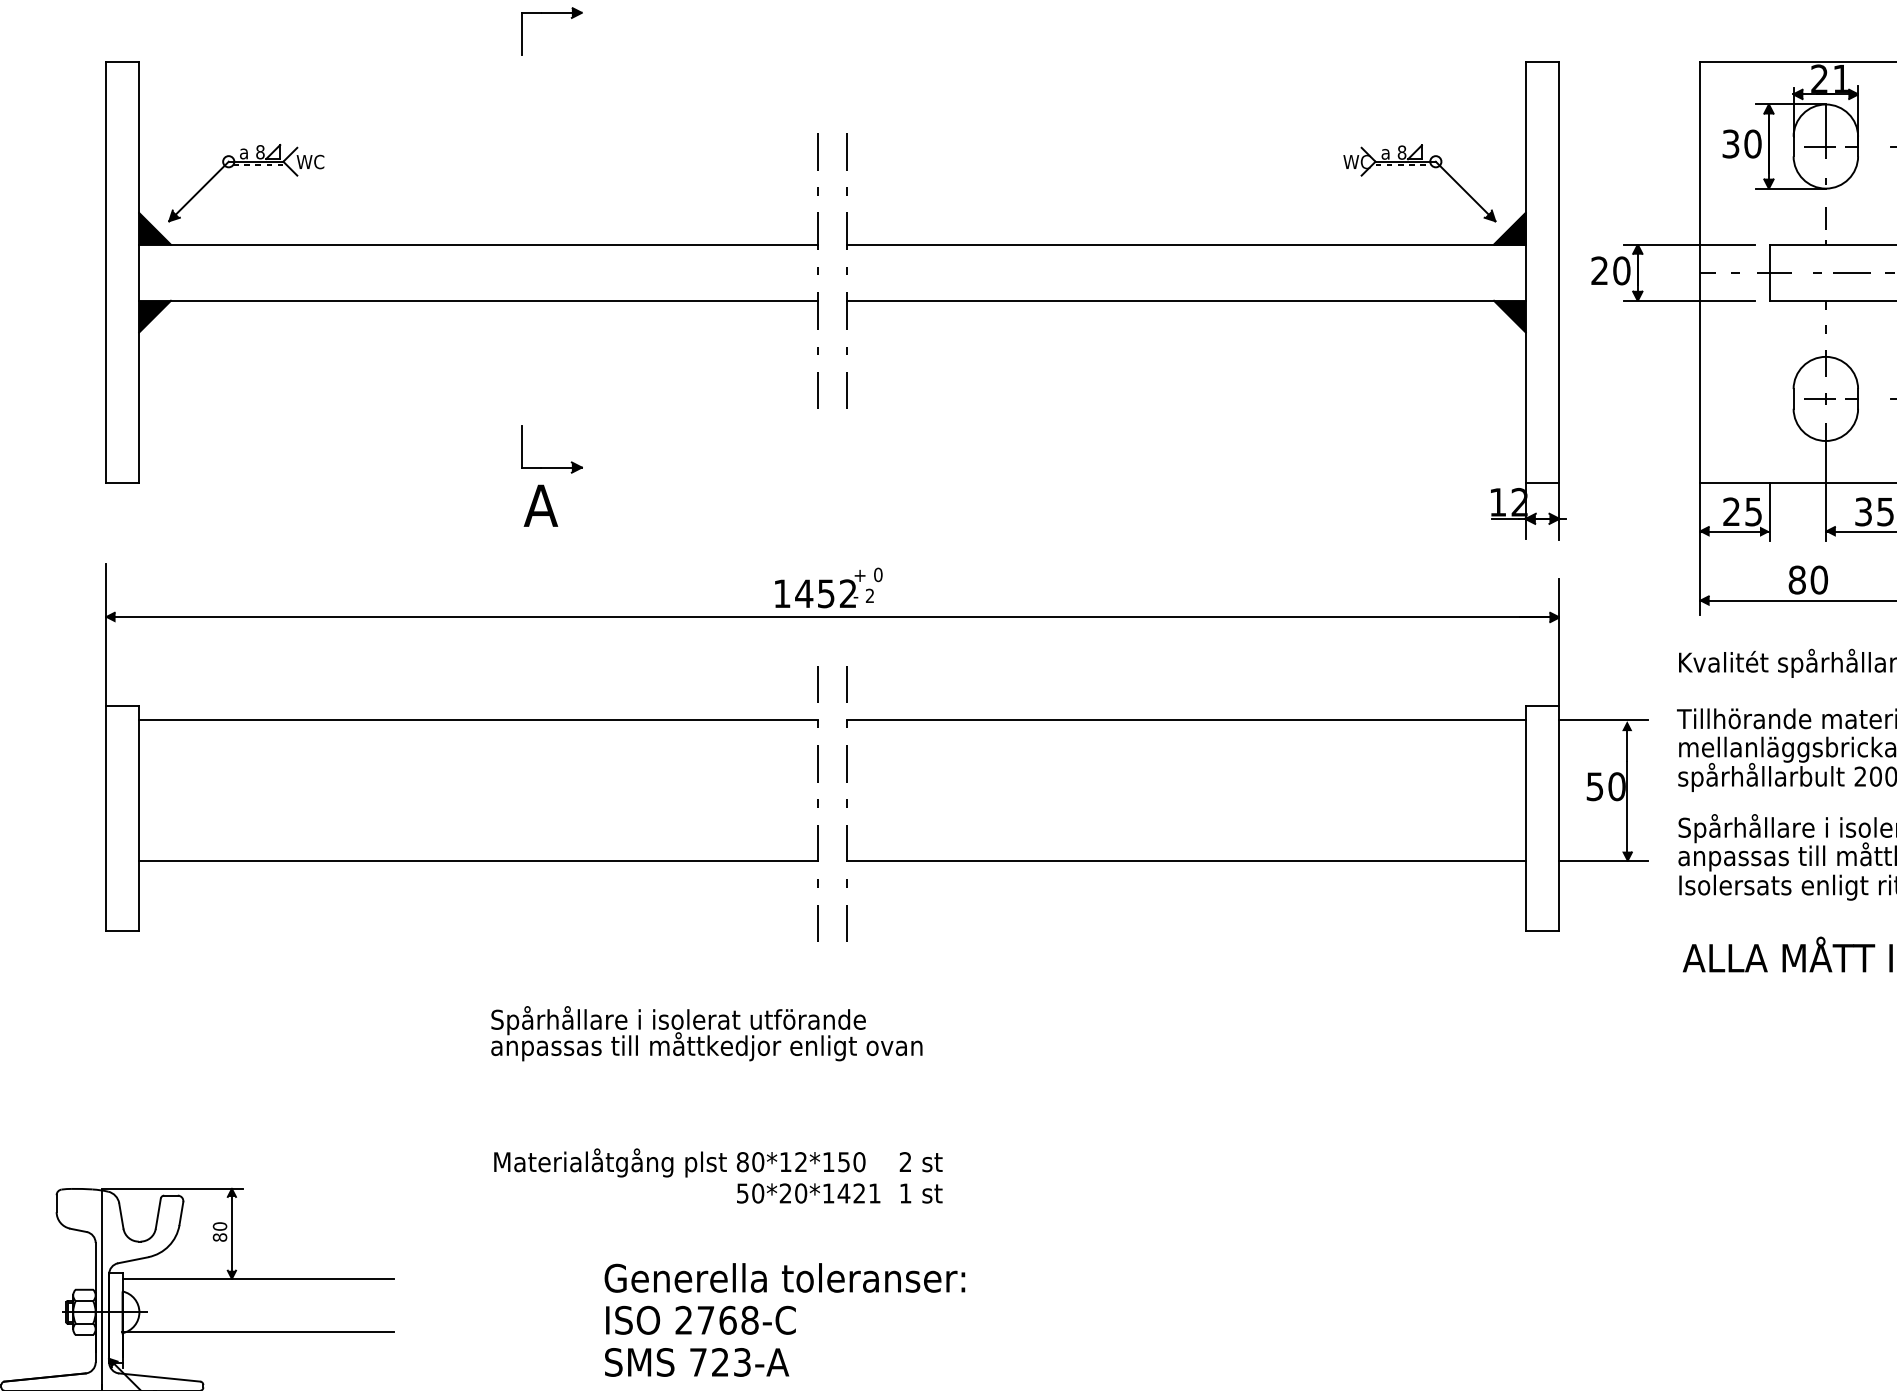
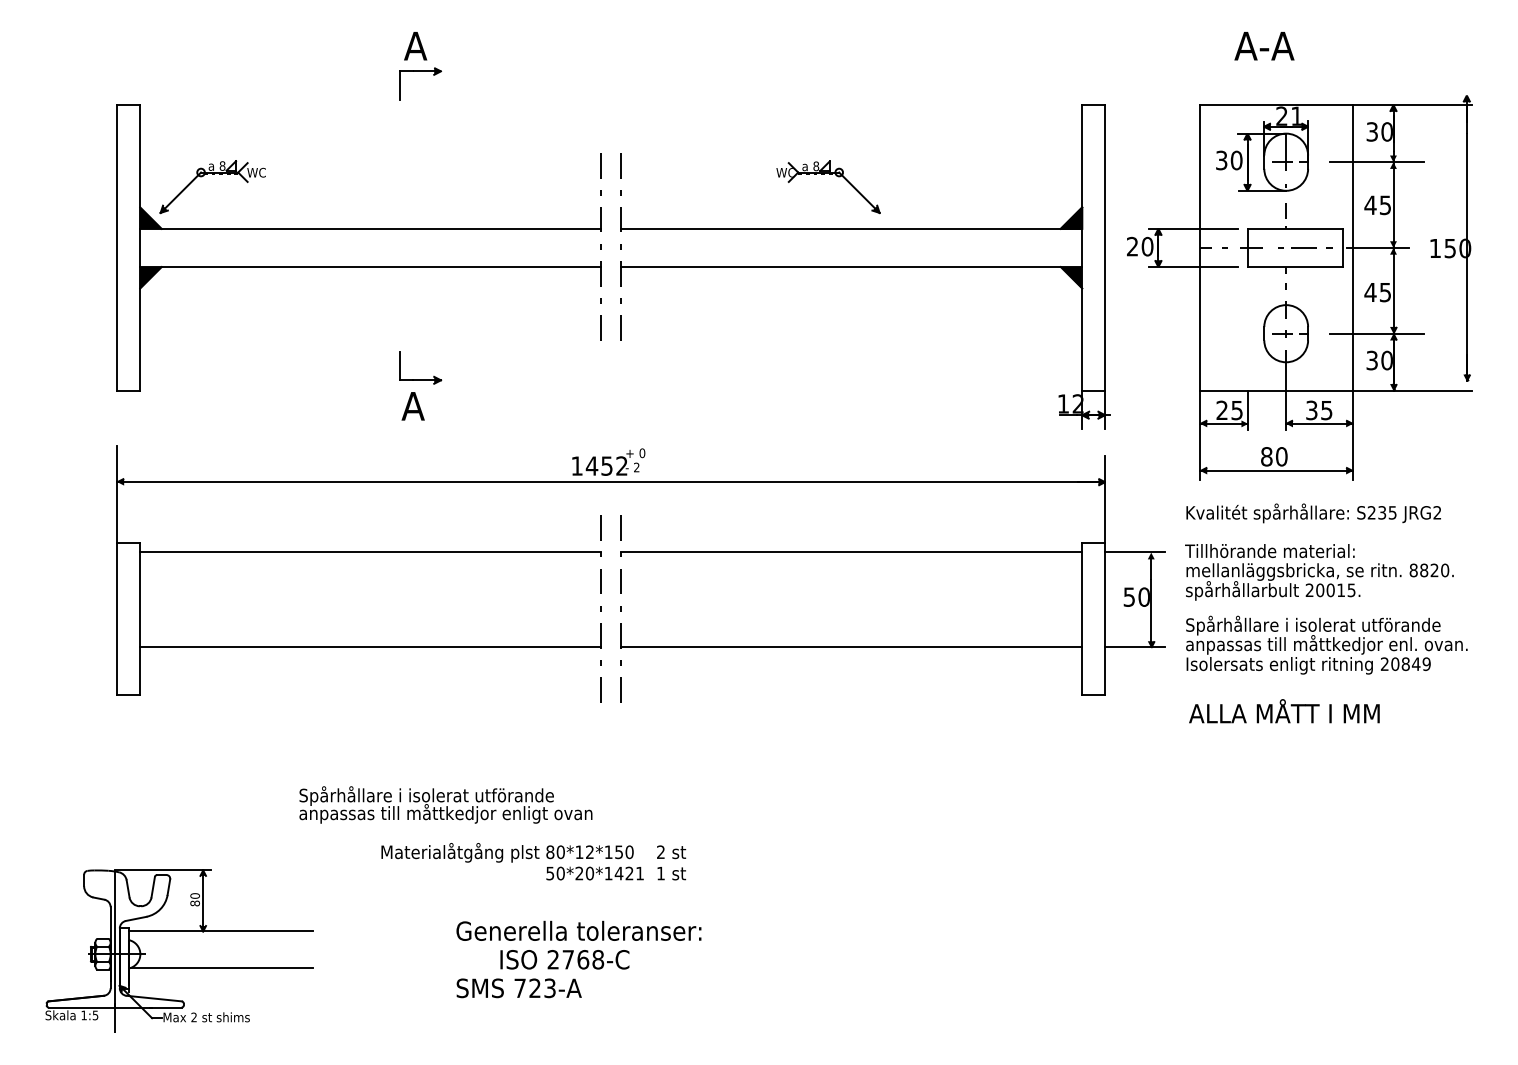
part: (1421, 164) -> (829, 174), moved
text: (706, 1032) -> (445, 804), moved
text: (700, 1319) -> (564, 959), moved

